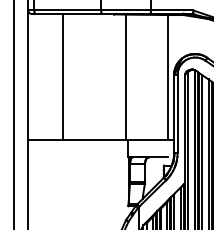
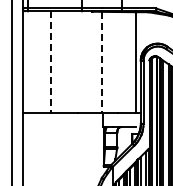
line: (63, 77) -> (51, 62), solid -> dashed
line: (125, 77) -> (101, 62), solid -> dashed

